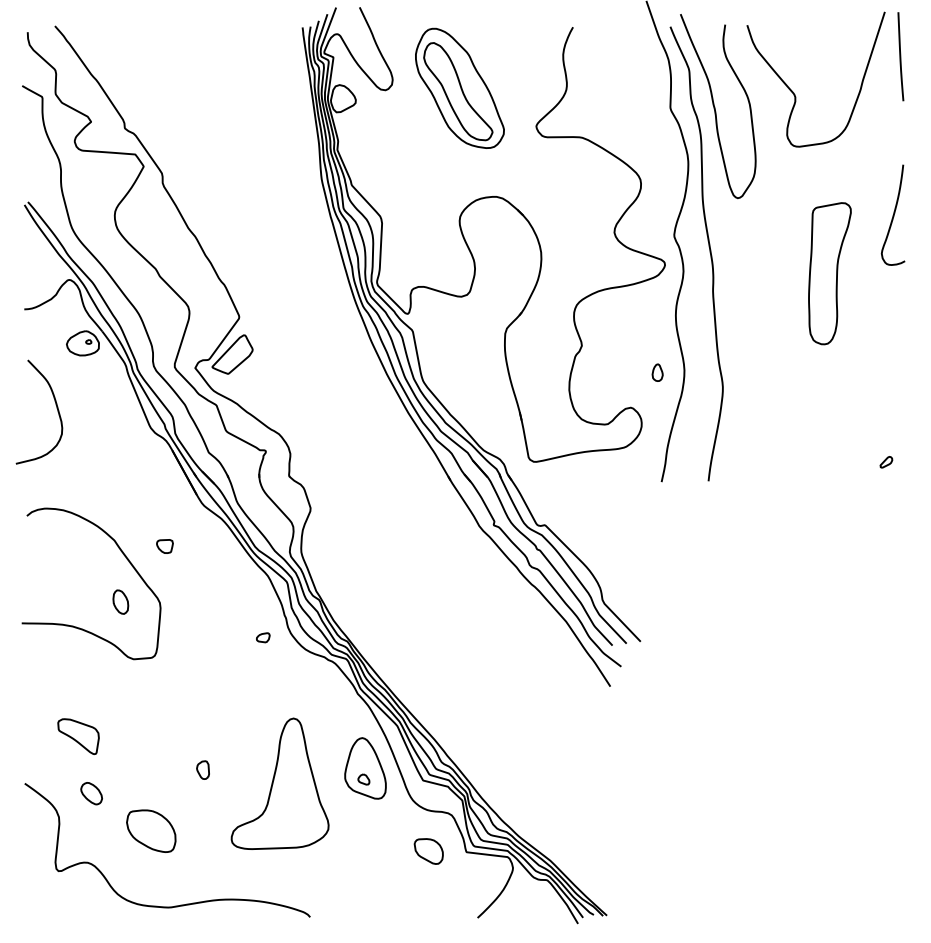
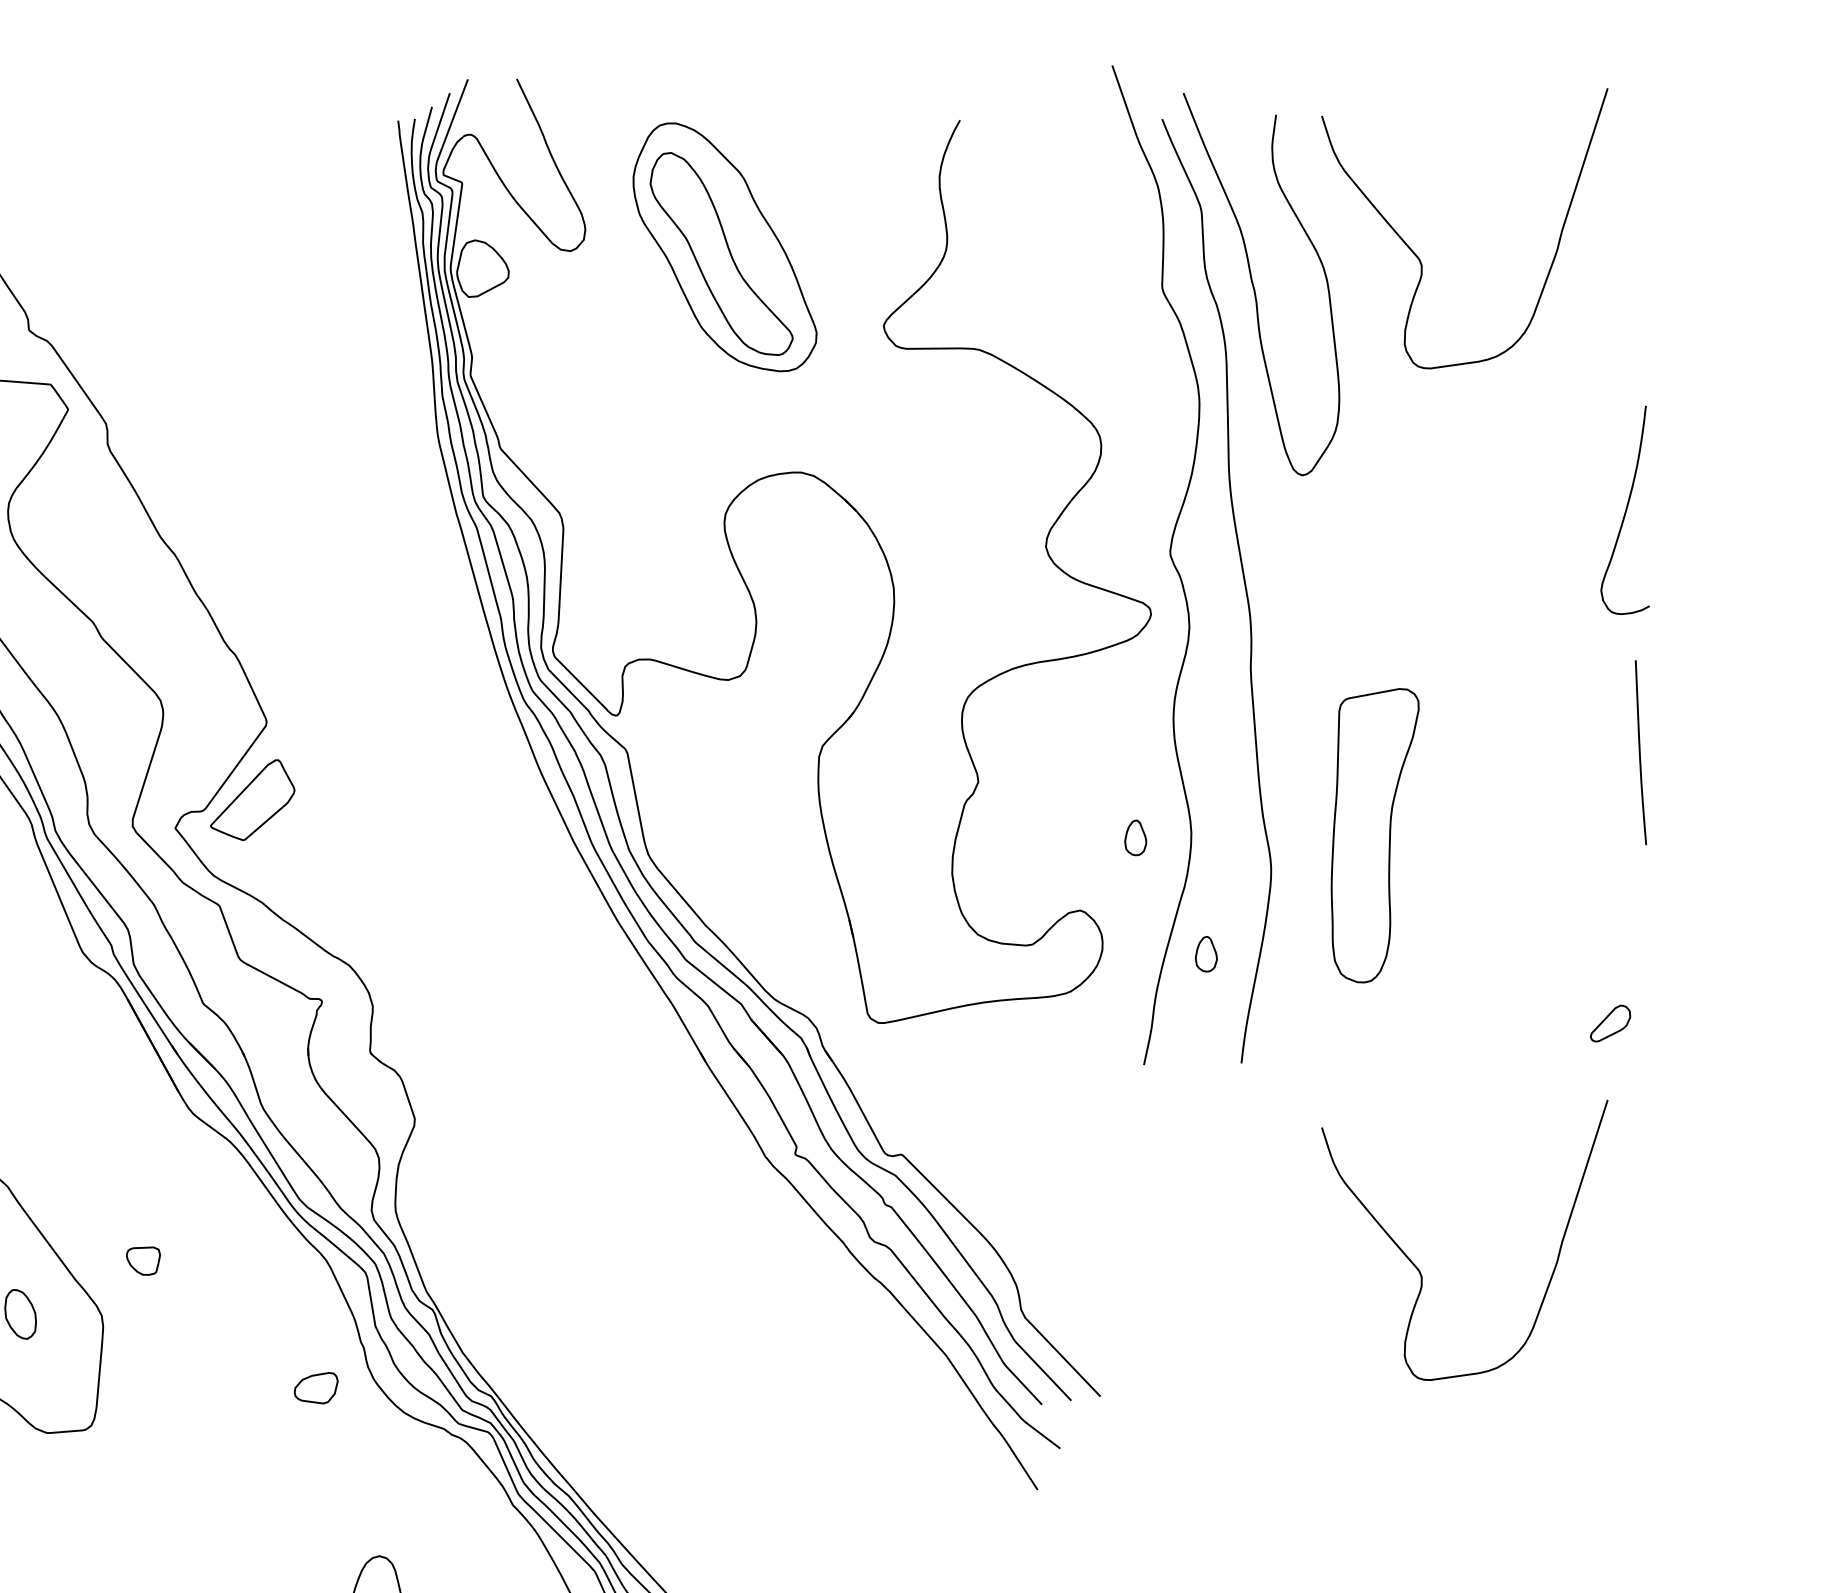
line: (900, 56) -> (1640, 752), moved
part: (829, 273) -> (1374, 835), moved
part: (691, 428) -> (1206, 953), added
part: (886, 462) -> (1611, 1024), size x1.6
part: (164, 546) -> (142, 1261), moved
curve: (795, 581) -> (1422, 1271), added
part: (263, 637) -> (316, 1387), size x1.6

